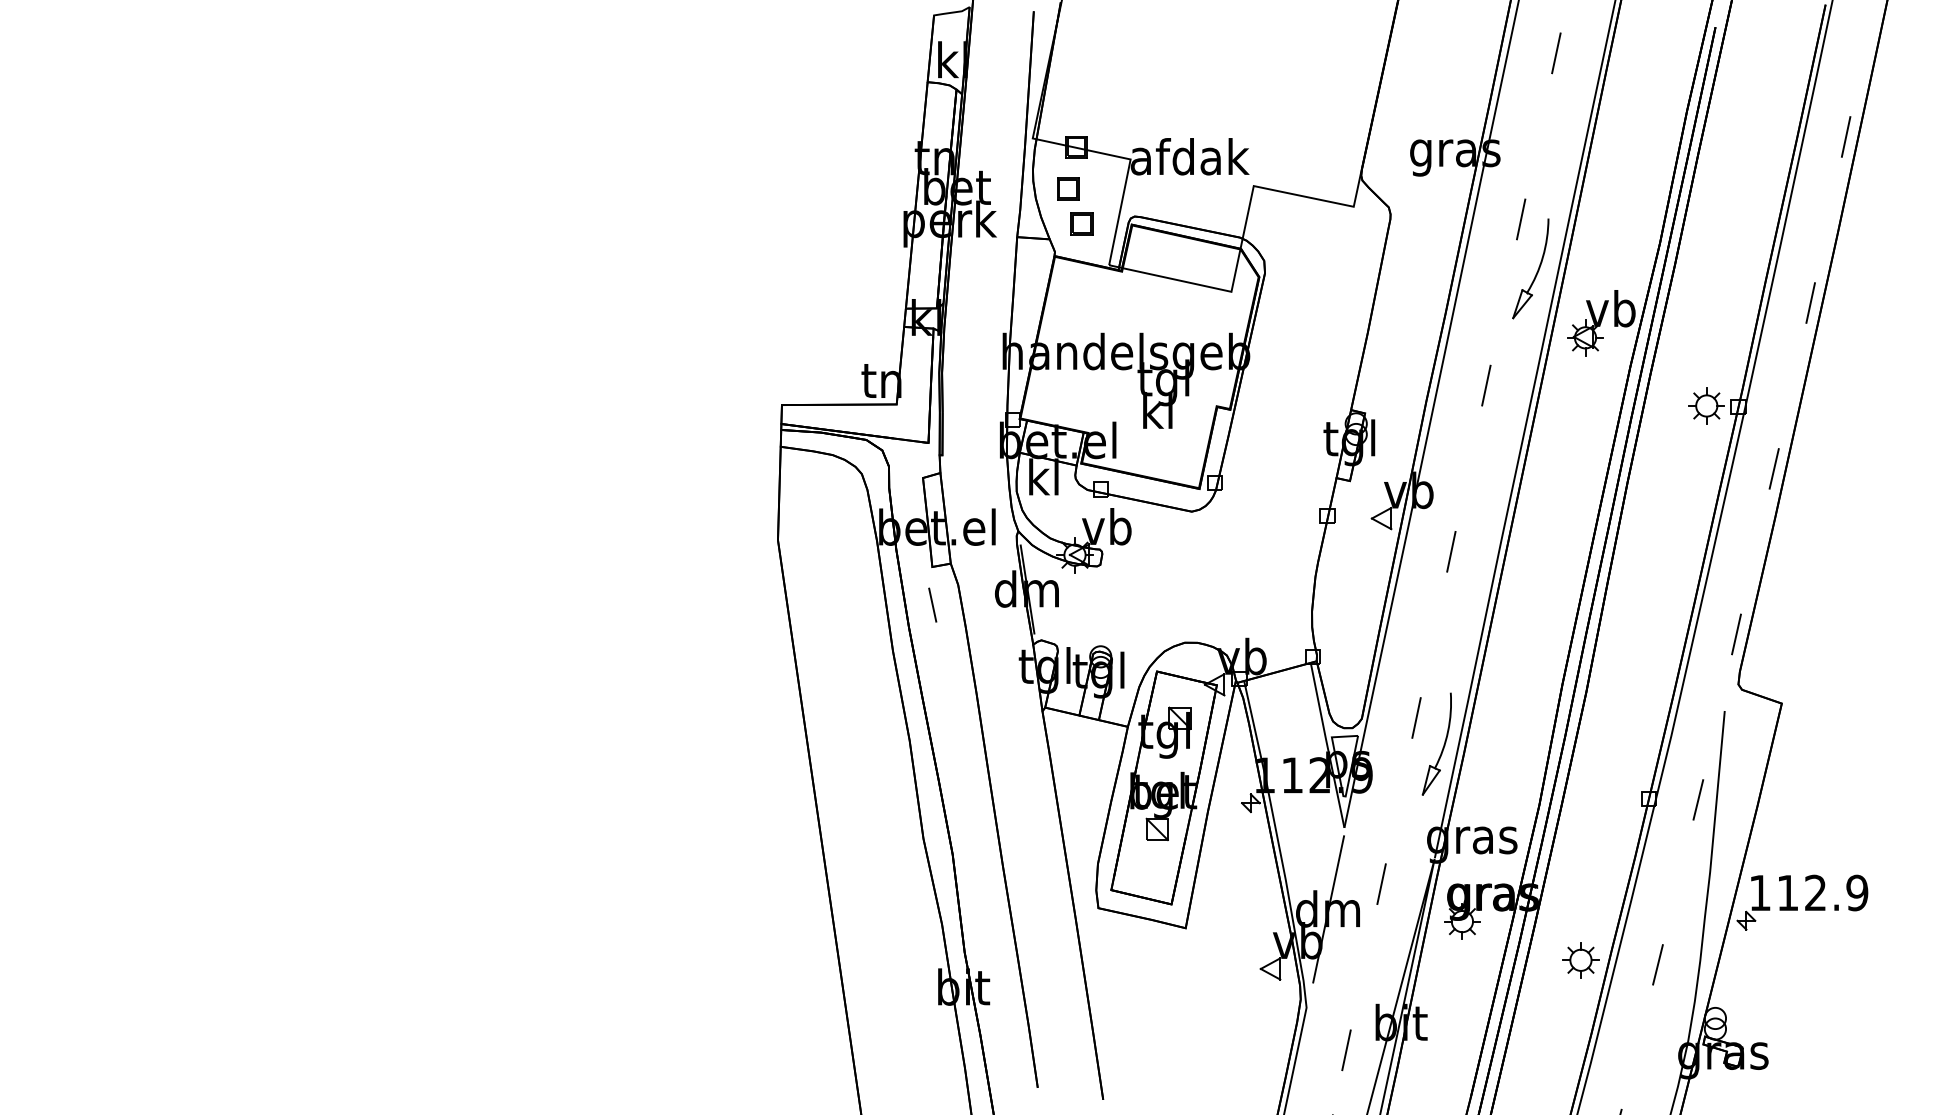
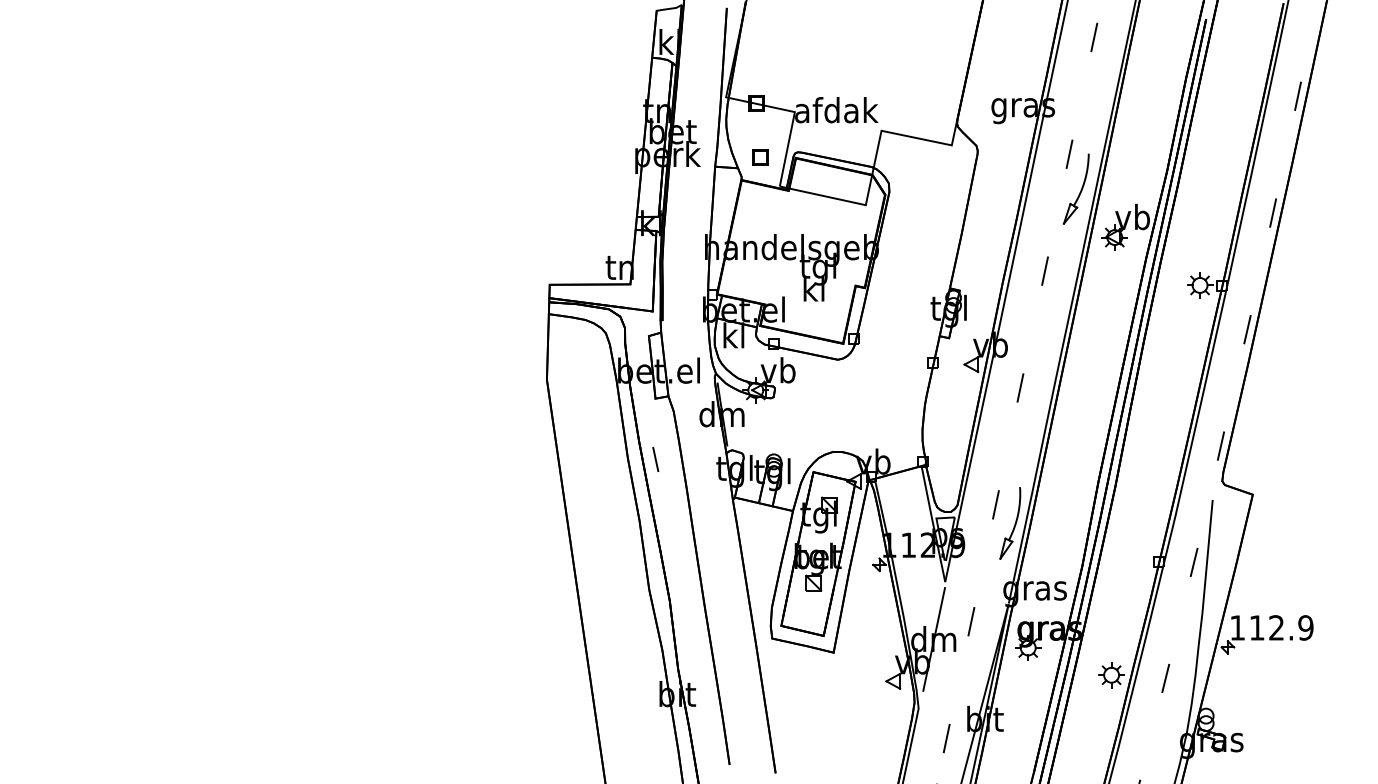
part: (1067, 188) -> (750, 132), removed
line: (932, 605) -> (655, 459), moved

